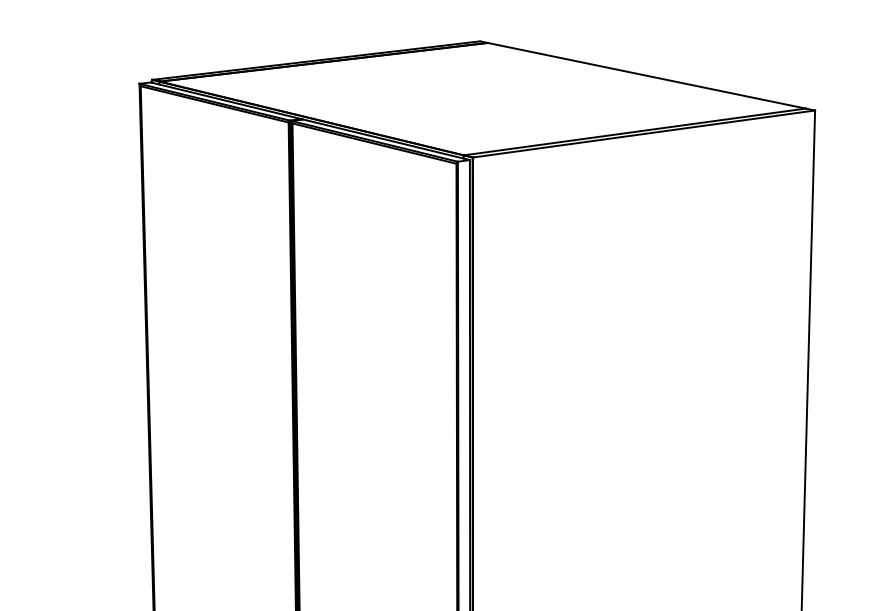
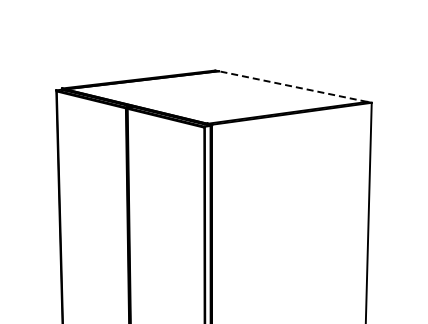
line: (647, 75) -> (293, 86), solid -> dashed

